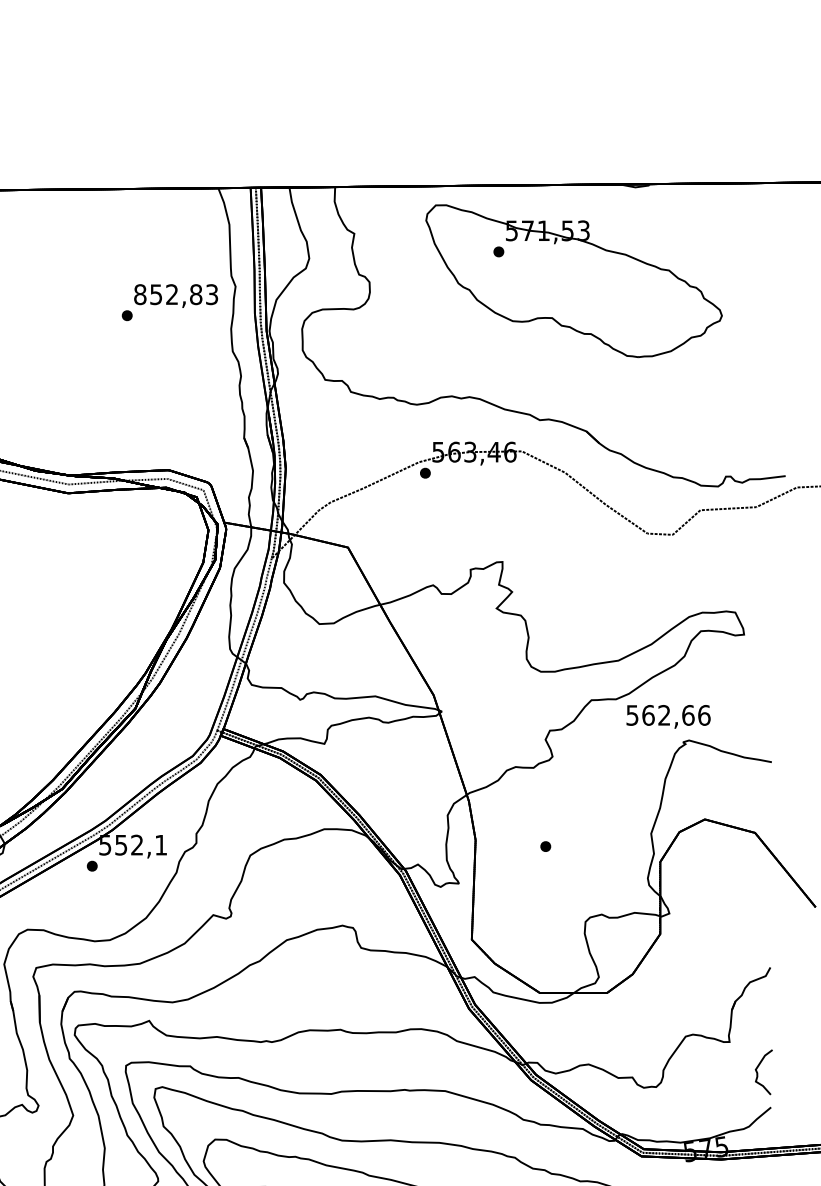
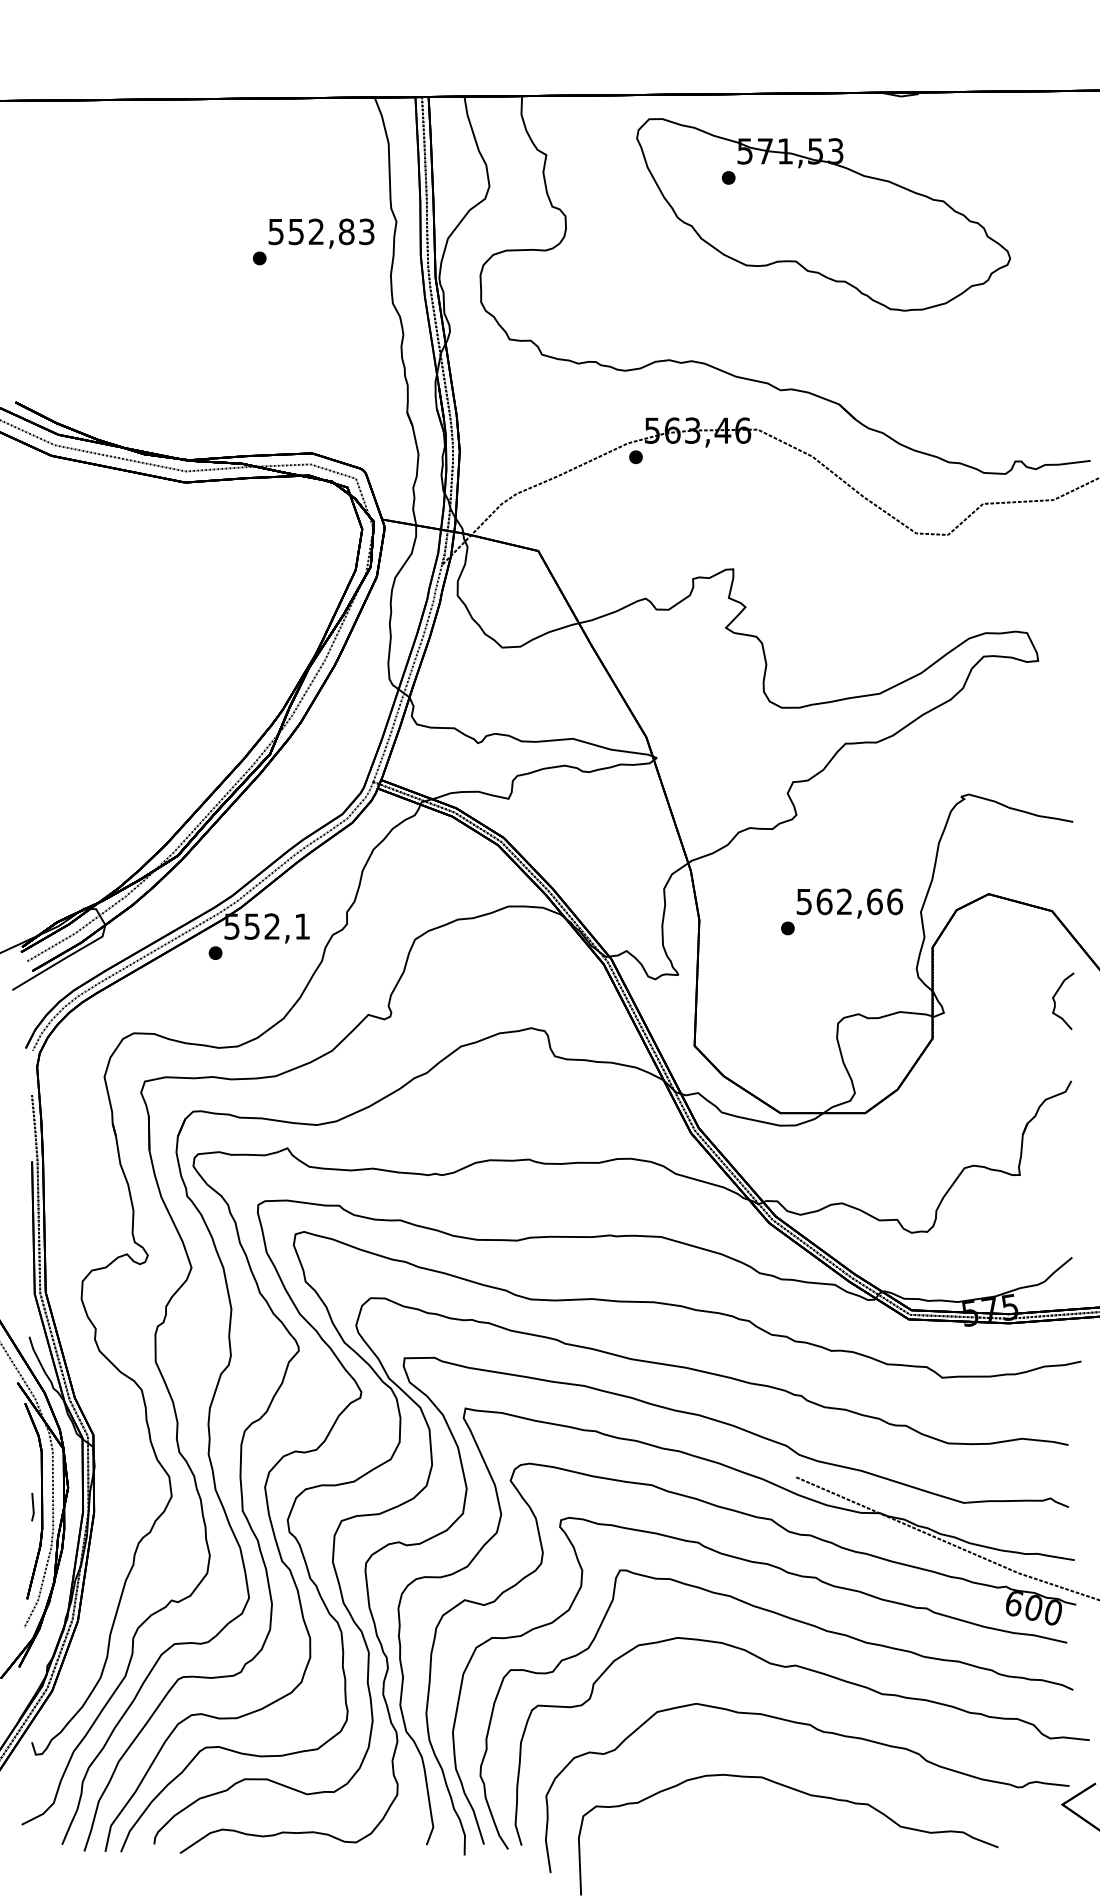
text: (140, 294) -> (276, 231), 852,83 -> 552,83
text: (668, 716) -> (849, 903), moved
curve: (757, 1072) -> (1055, 1001), moved

